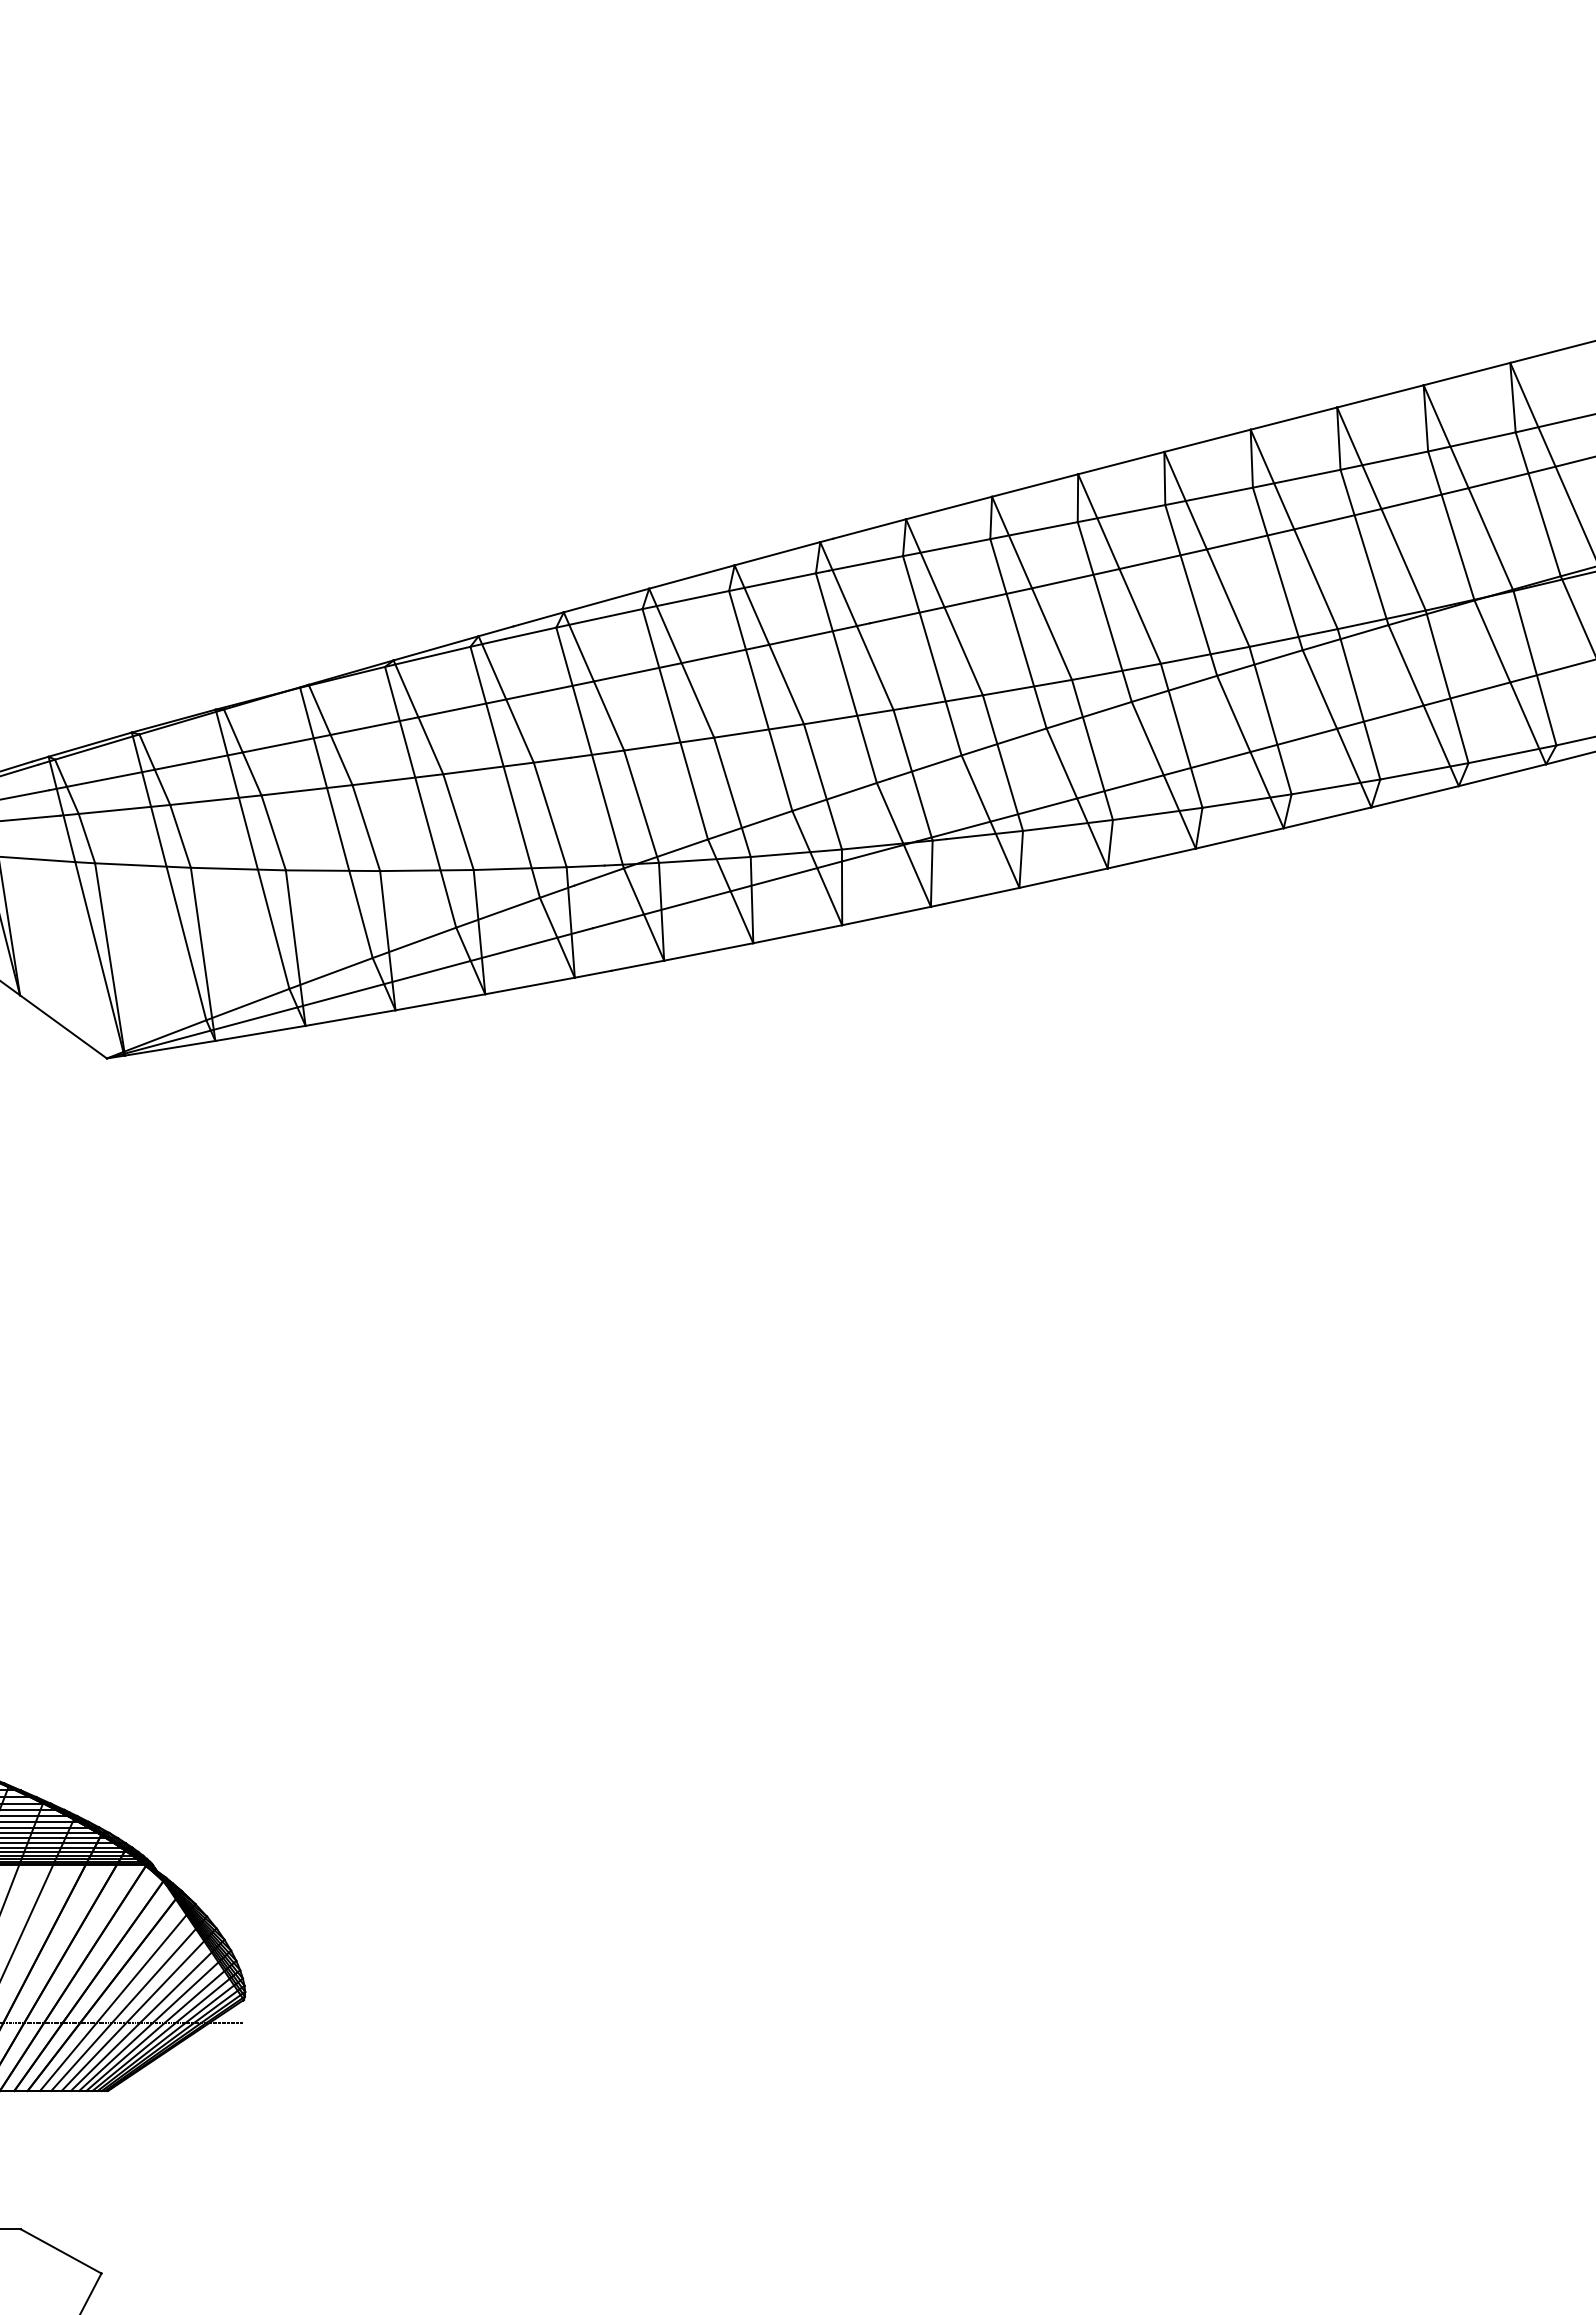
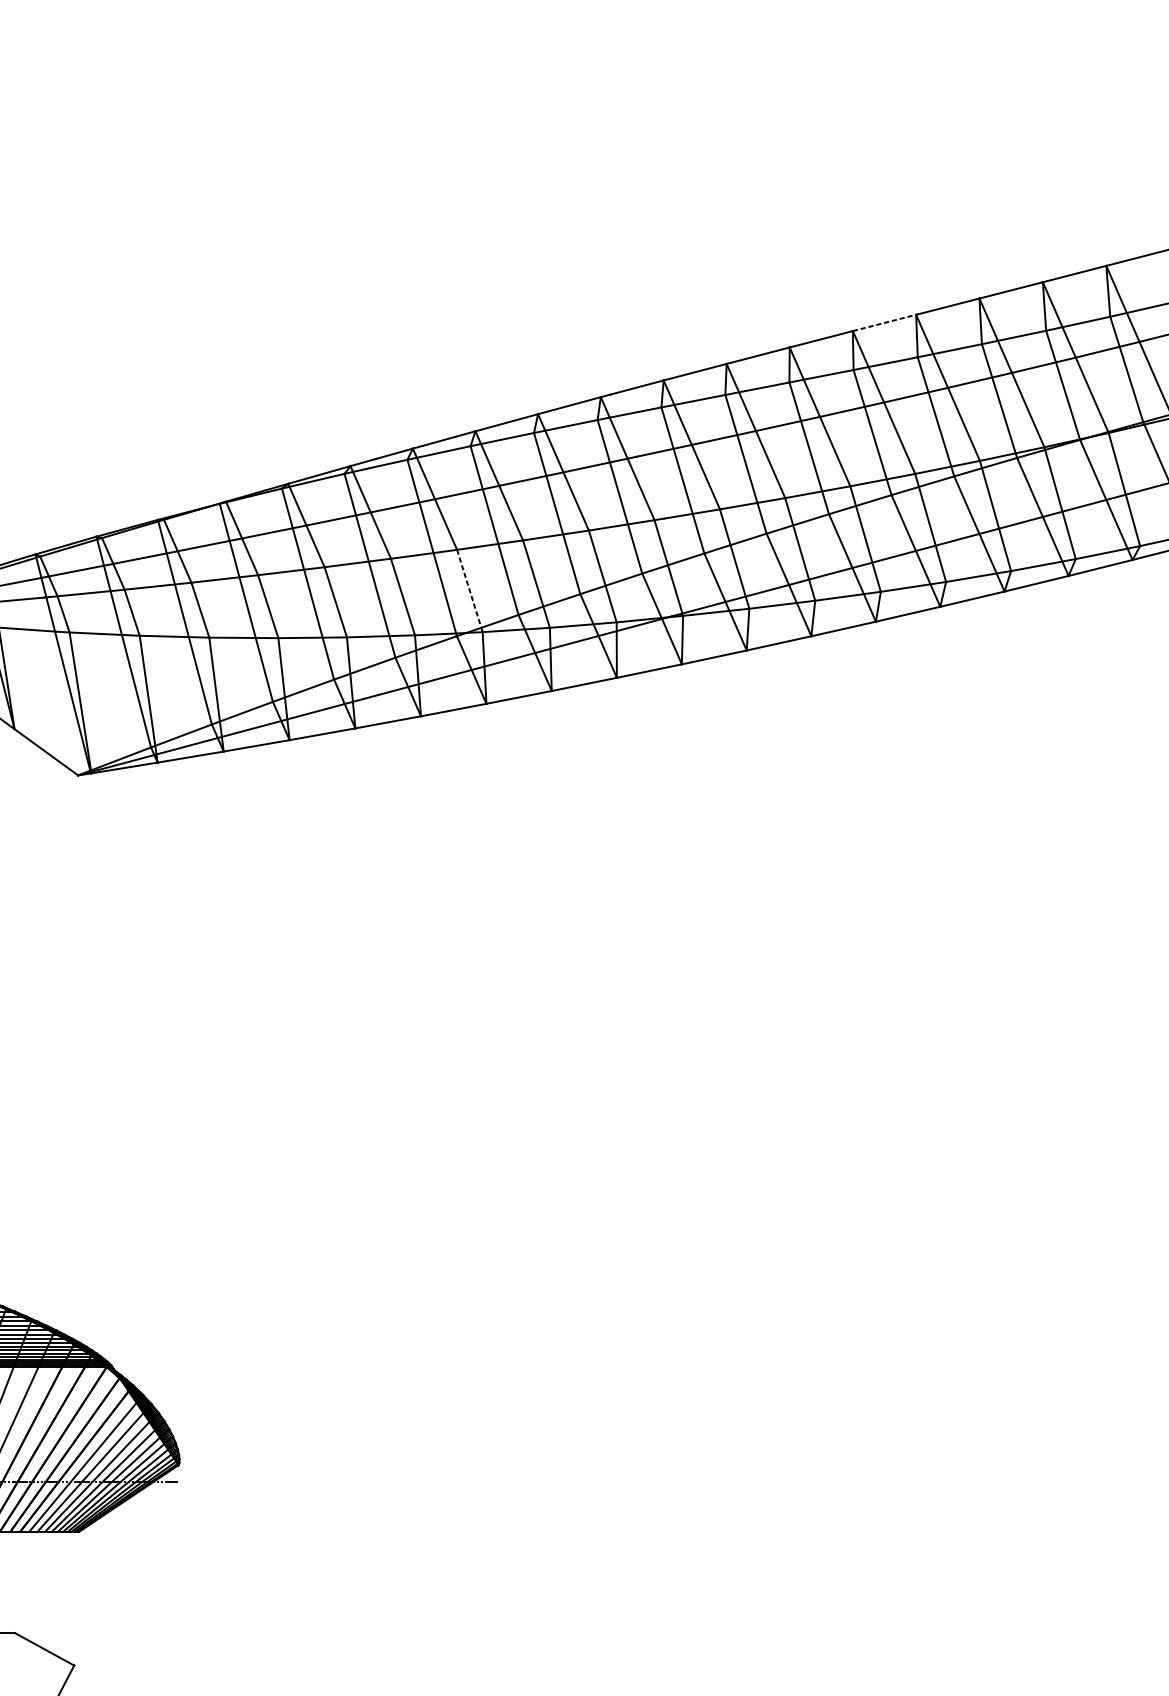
line: (1207, 440) -> (884, 322), solid -> dashed
line: (641, 806) -> (469, 590), solid -> dashed

